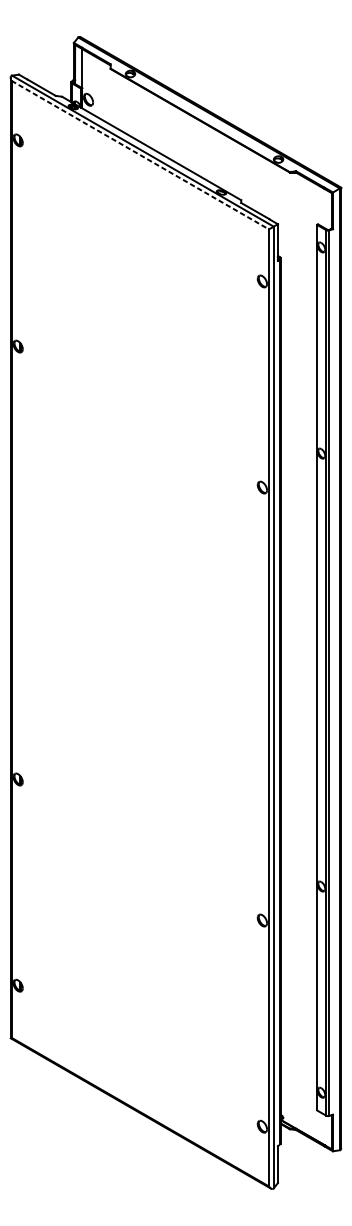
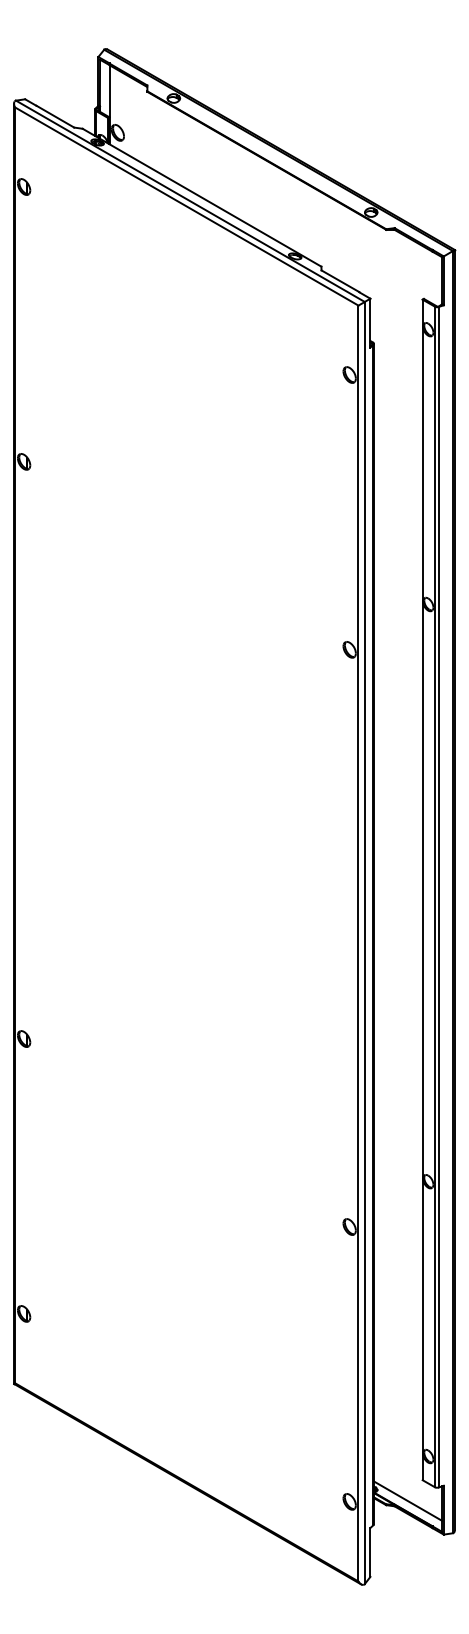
line: (140, 155) -> (187, 206), dashed -> solid
line: (305, 1125) -> (407, 1500), added

